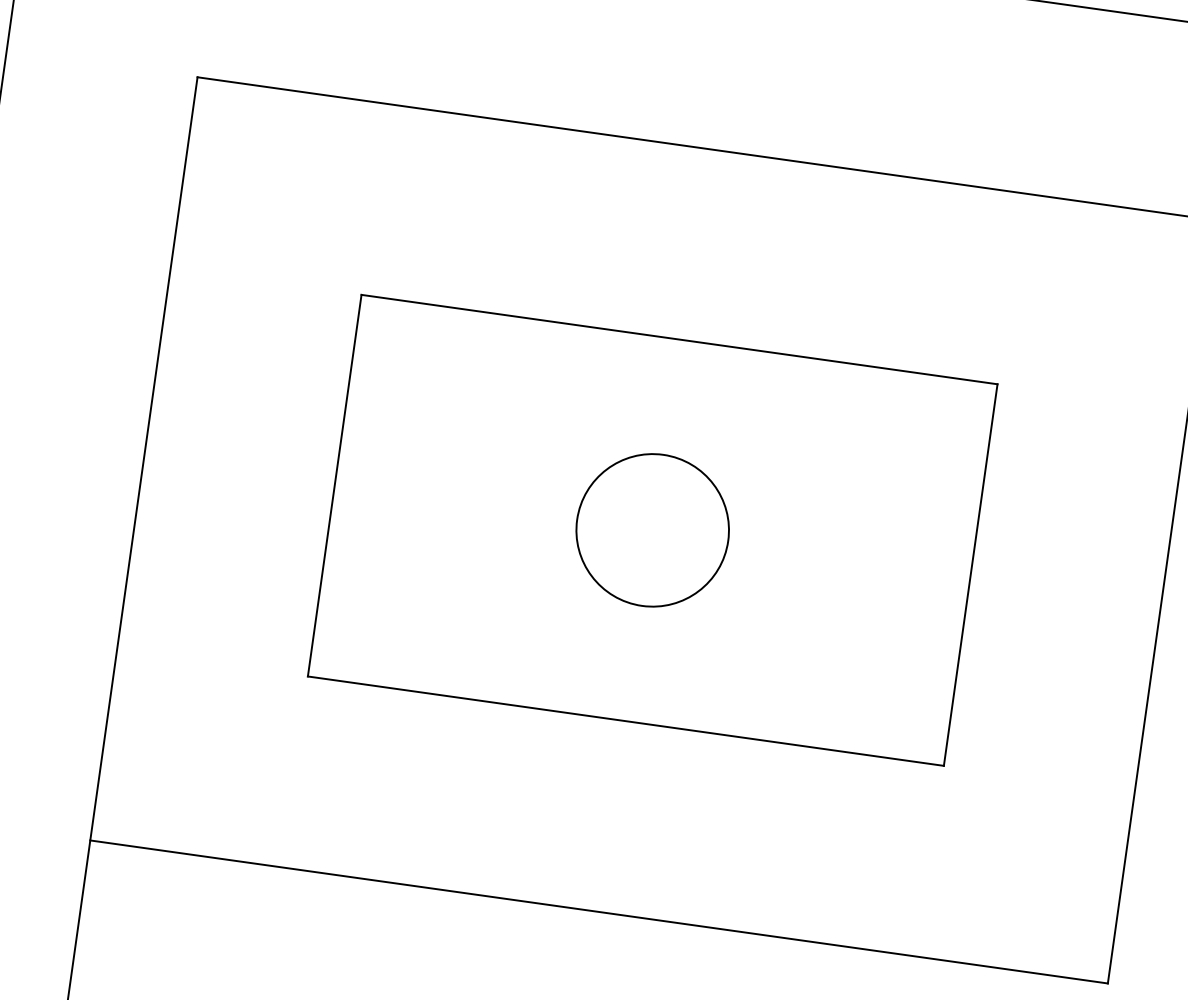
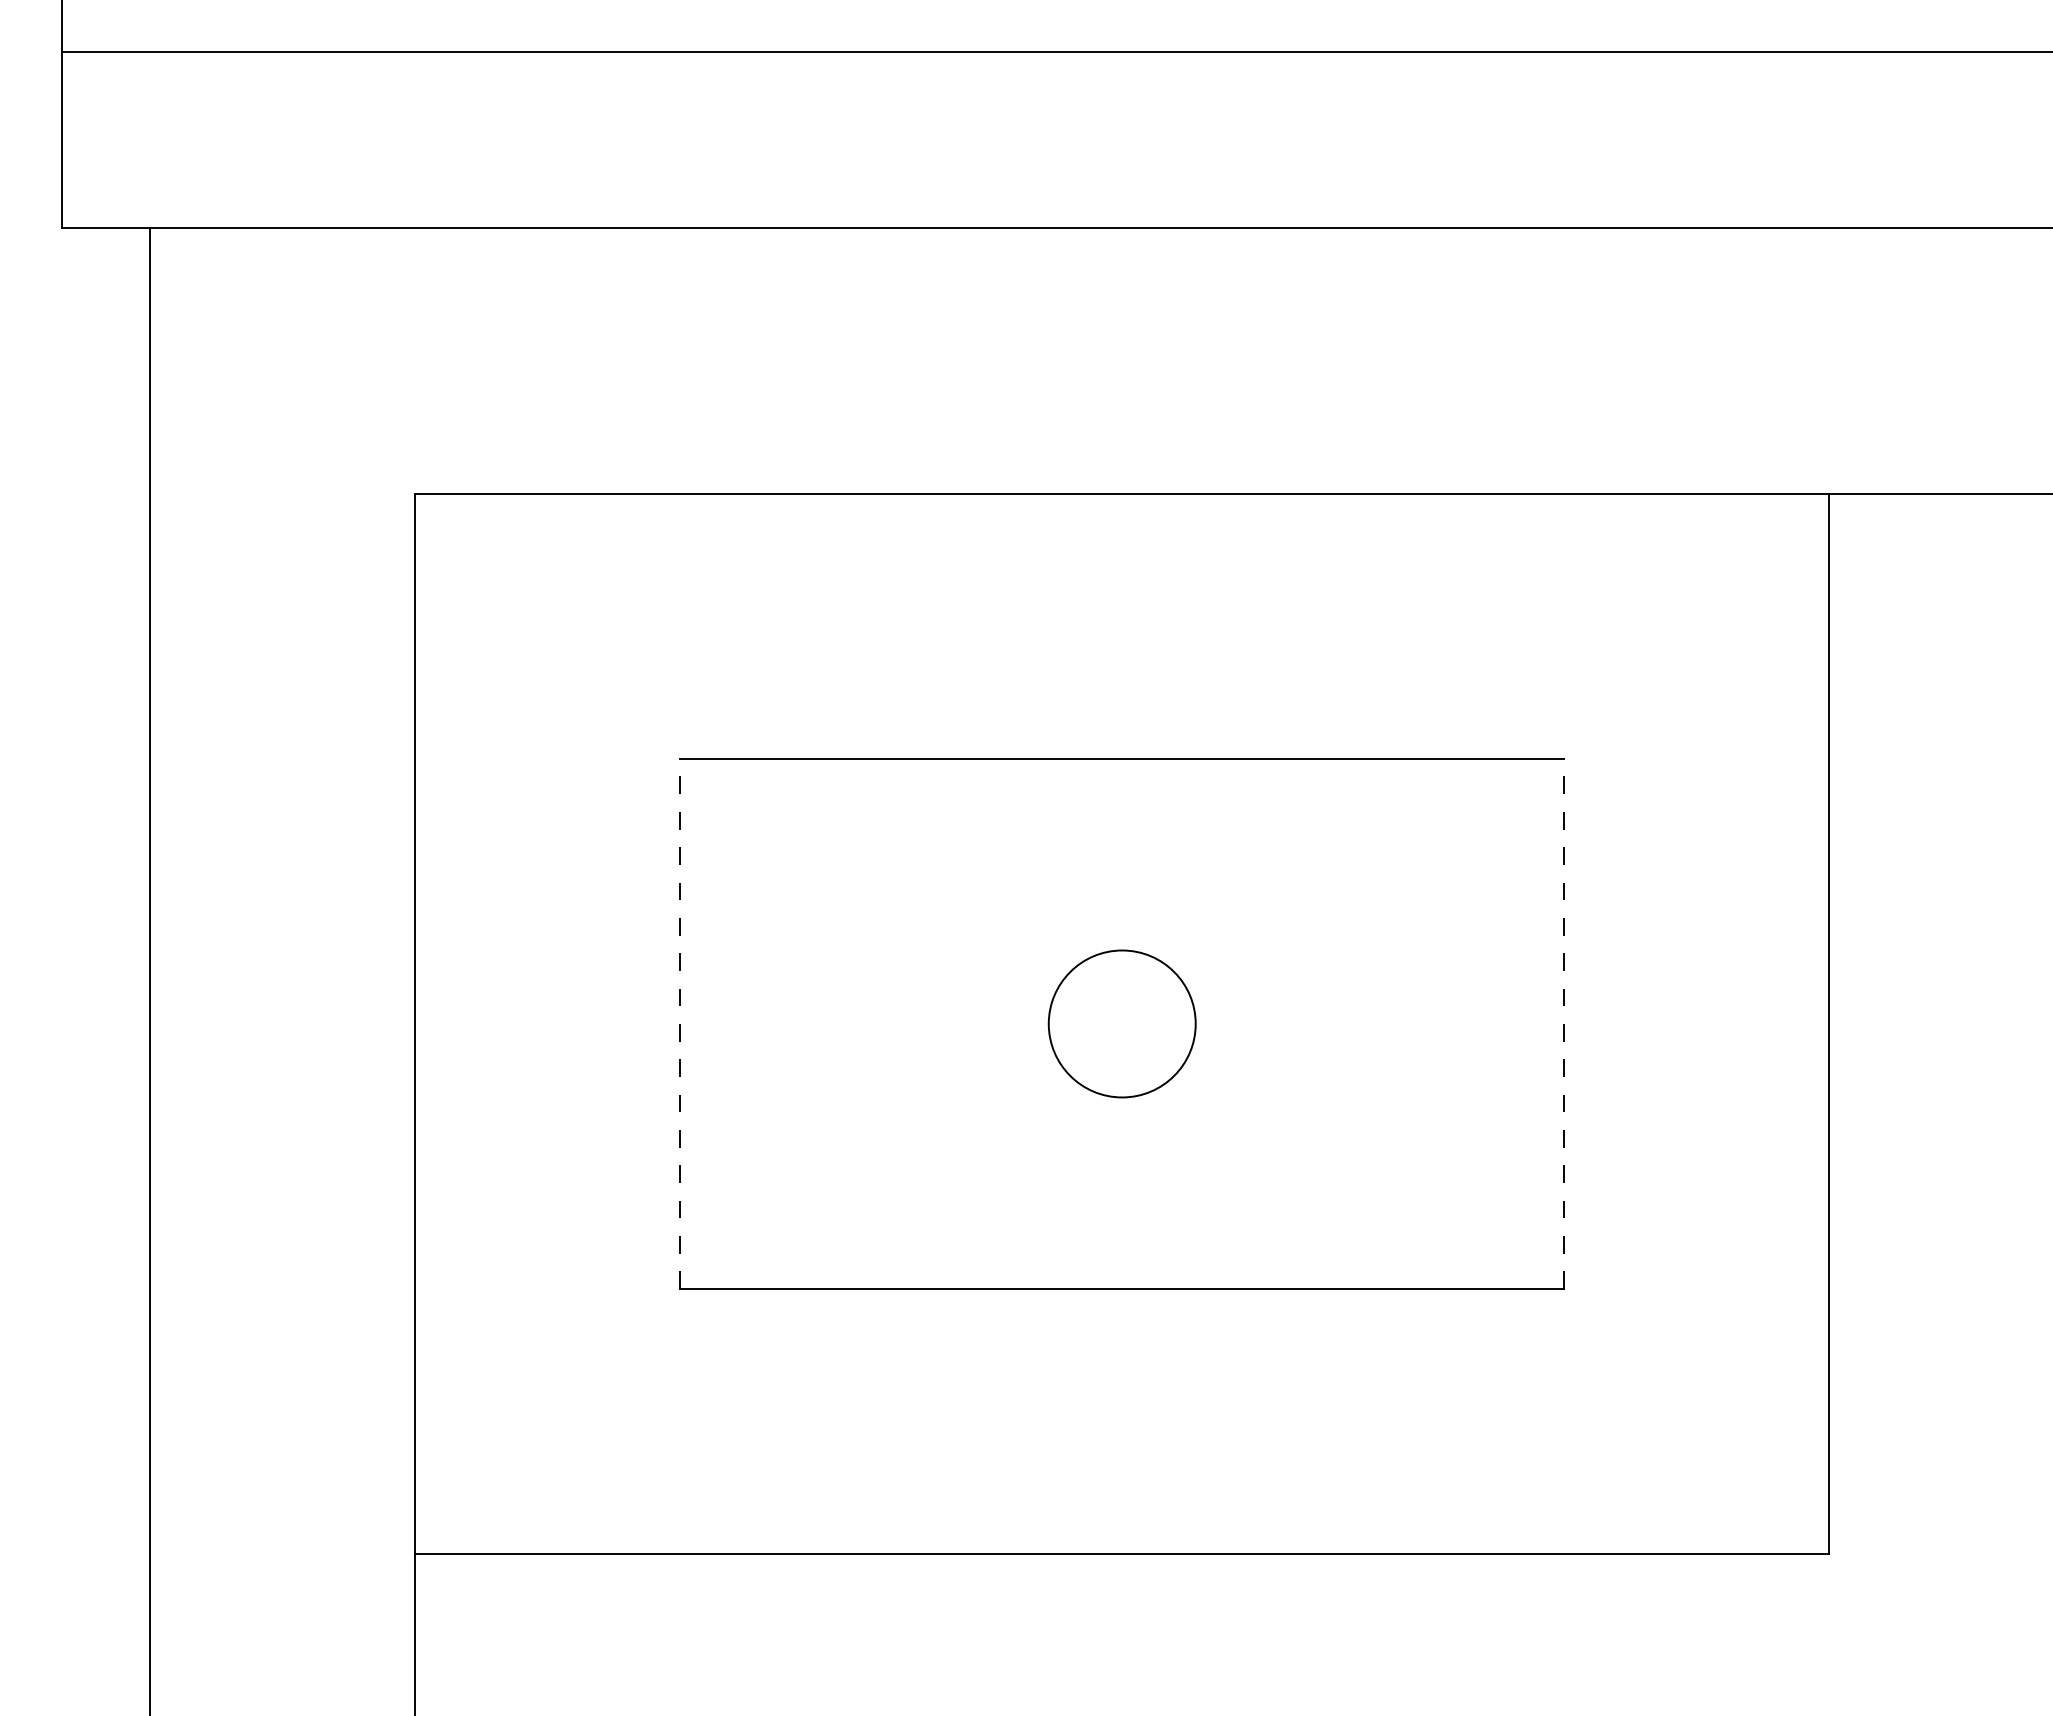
line: (334, 485) -> (680, 1023), solid -> dashed
circle: (652, 530) -> (1122, 1023), size x0.7
line: (970, 574) -> (1564, 1023), solid -> dashed

